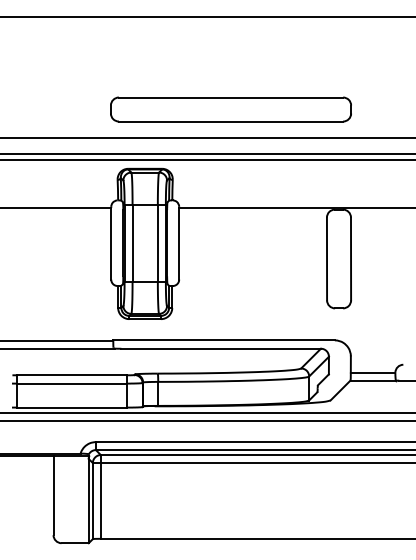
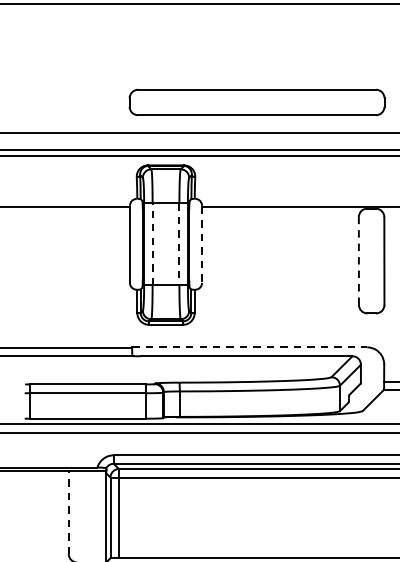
line: (132, 243) -> (152, 244), solid -> dashed
line: (157, 243) -> (179, 244), solid -> dashed
line: (179, 243) -> (202, 244), solid -> dashed
line: (327, 258) -> (359, 260), solid -> dashed
line: (224, 340) -> (250, 347), solid -> dashed
line: (53, 495) -> (68, 511), solid -> dashed

